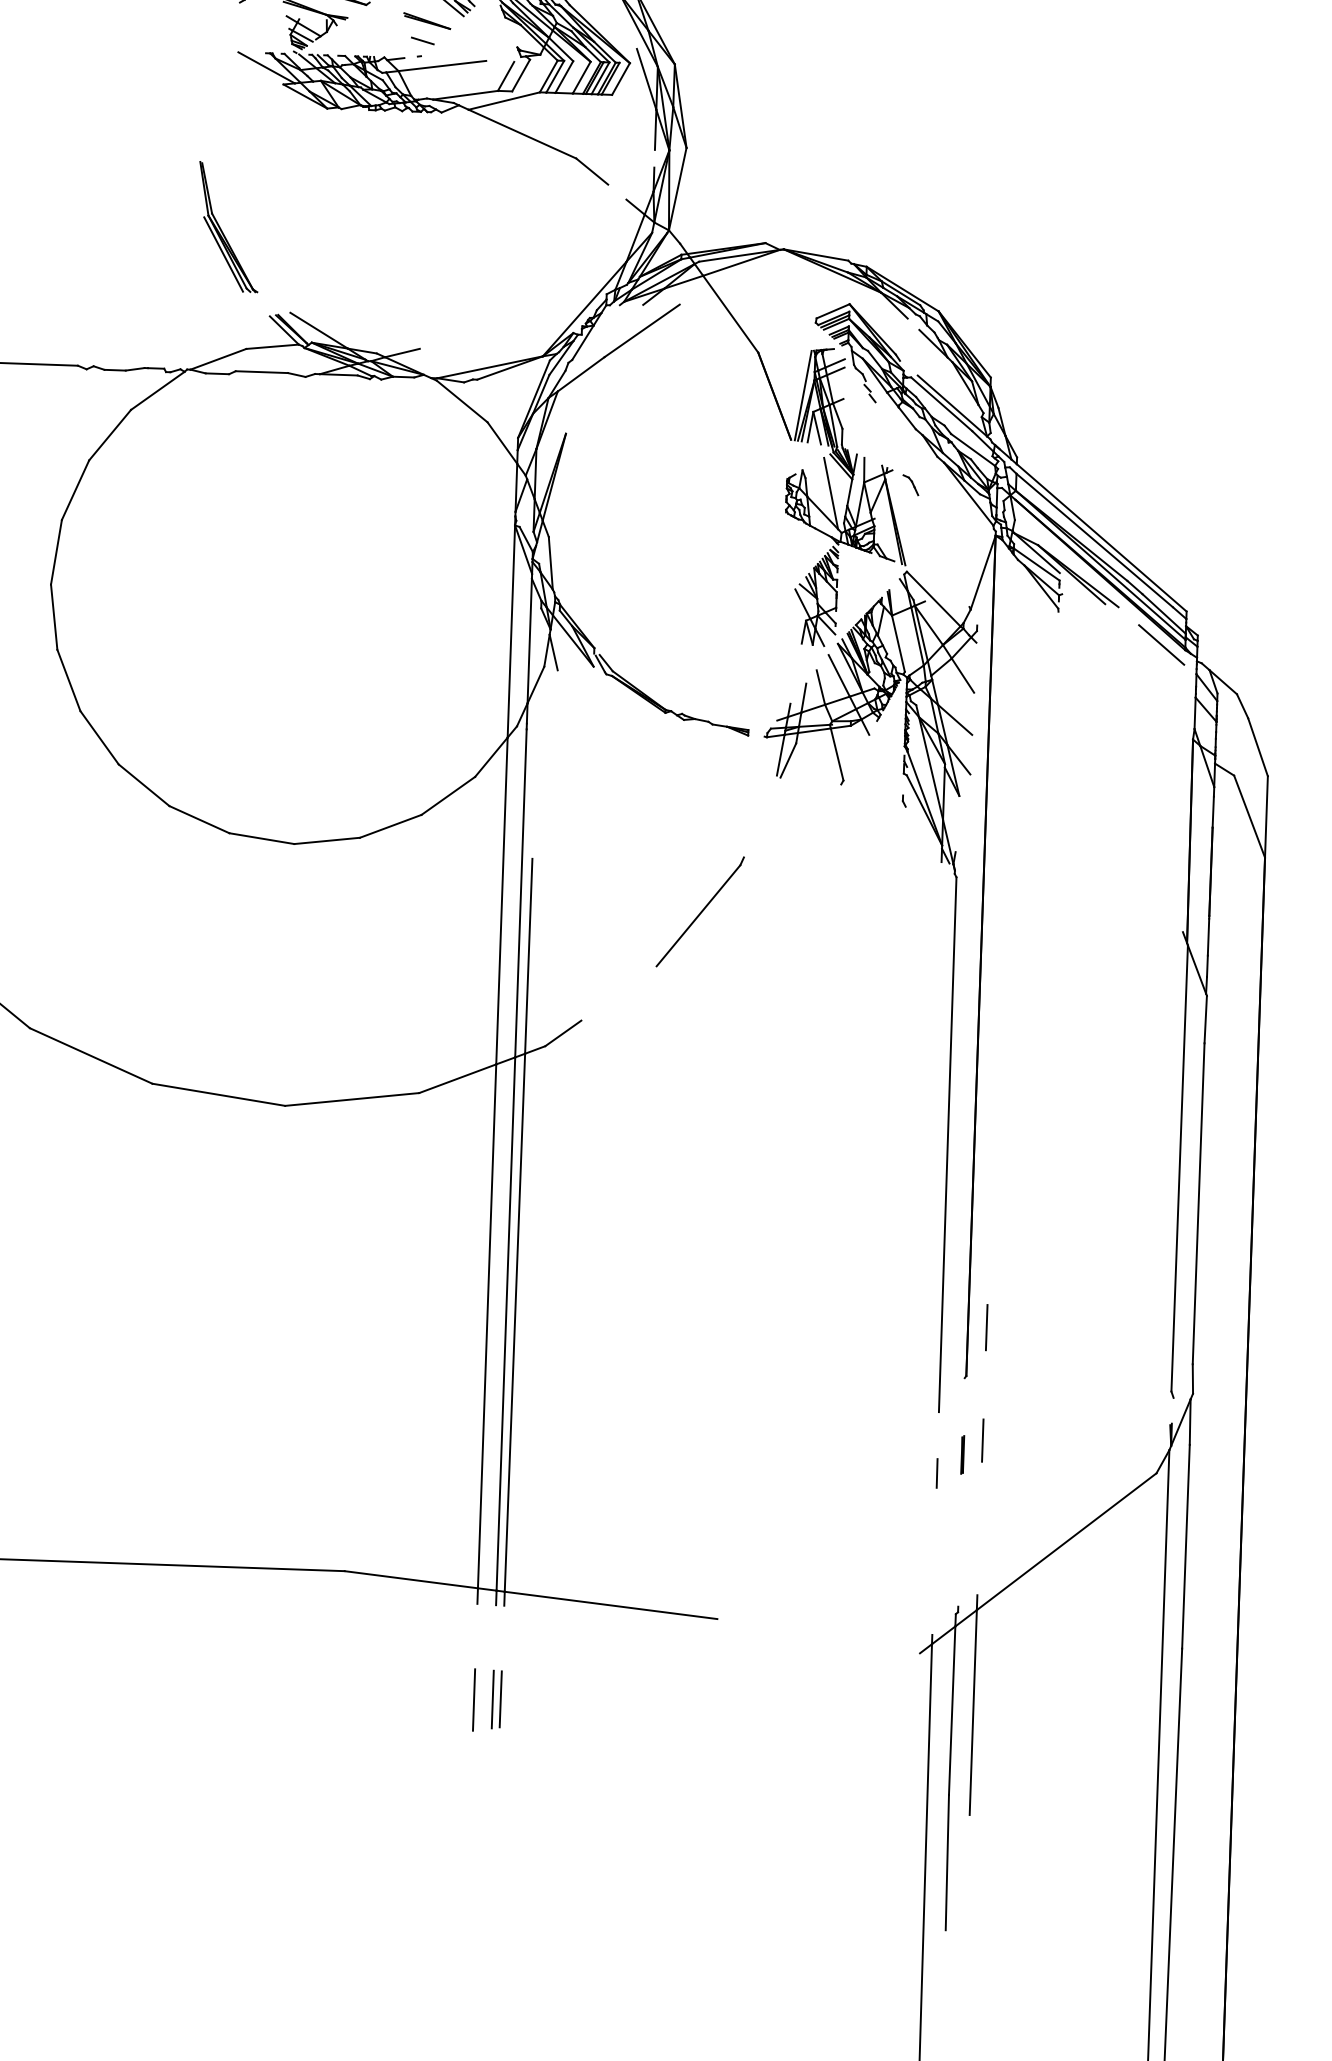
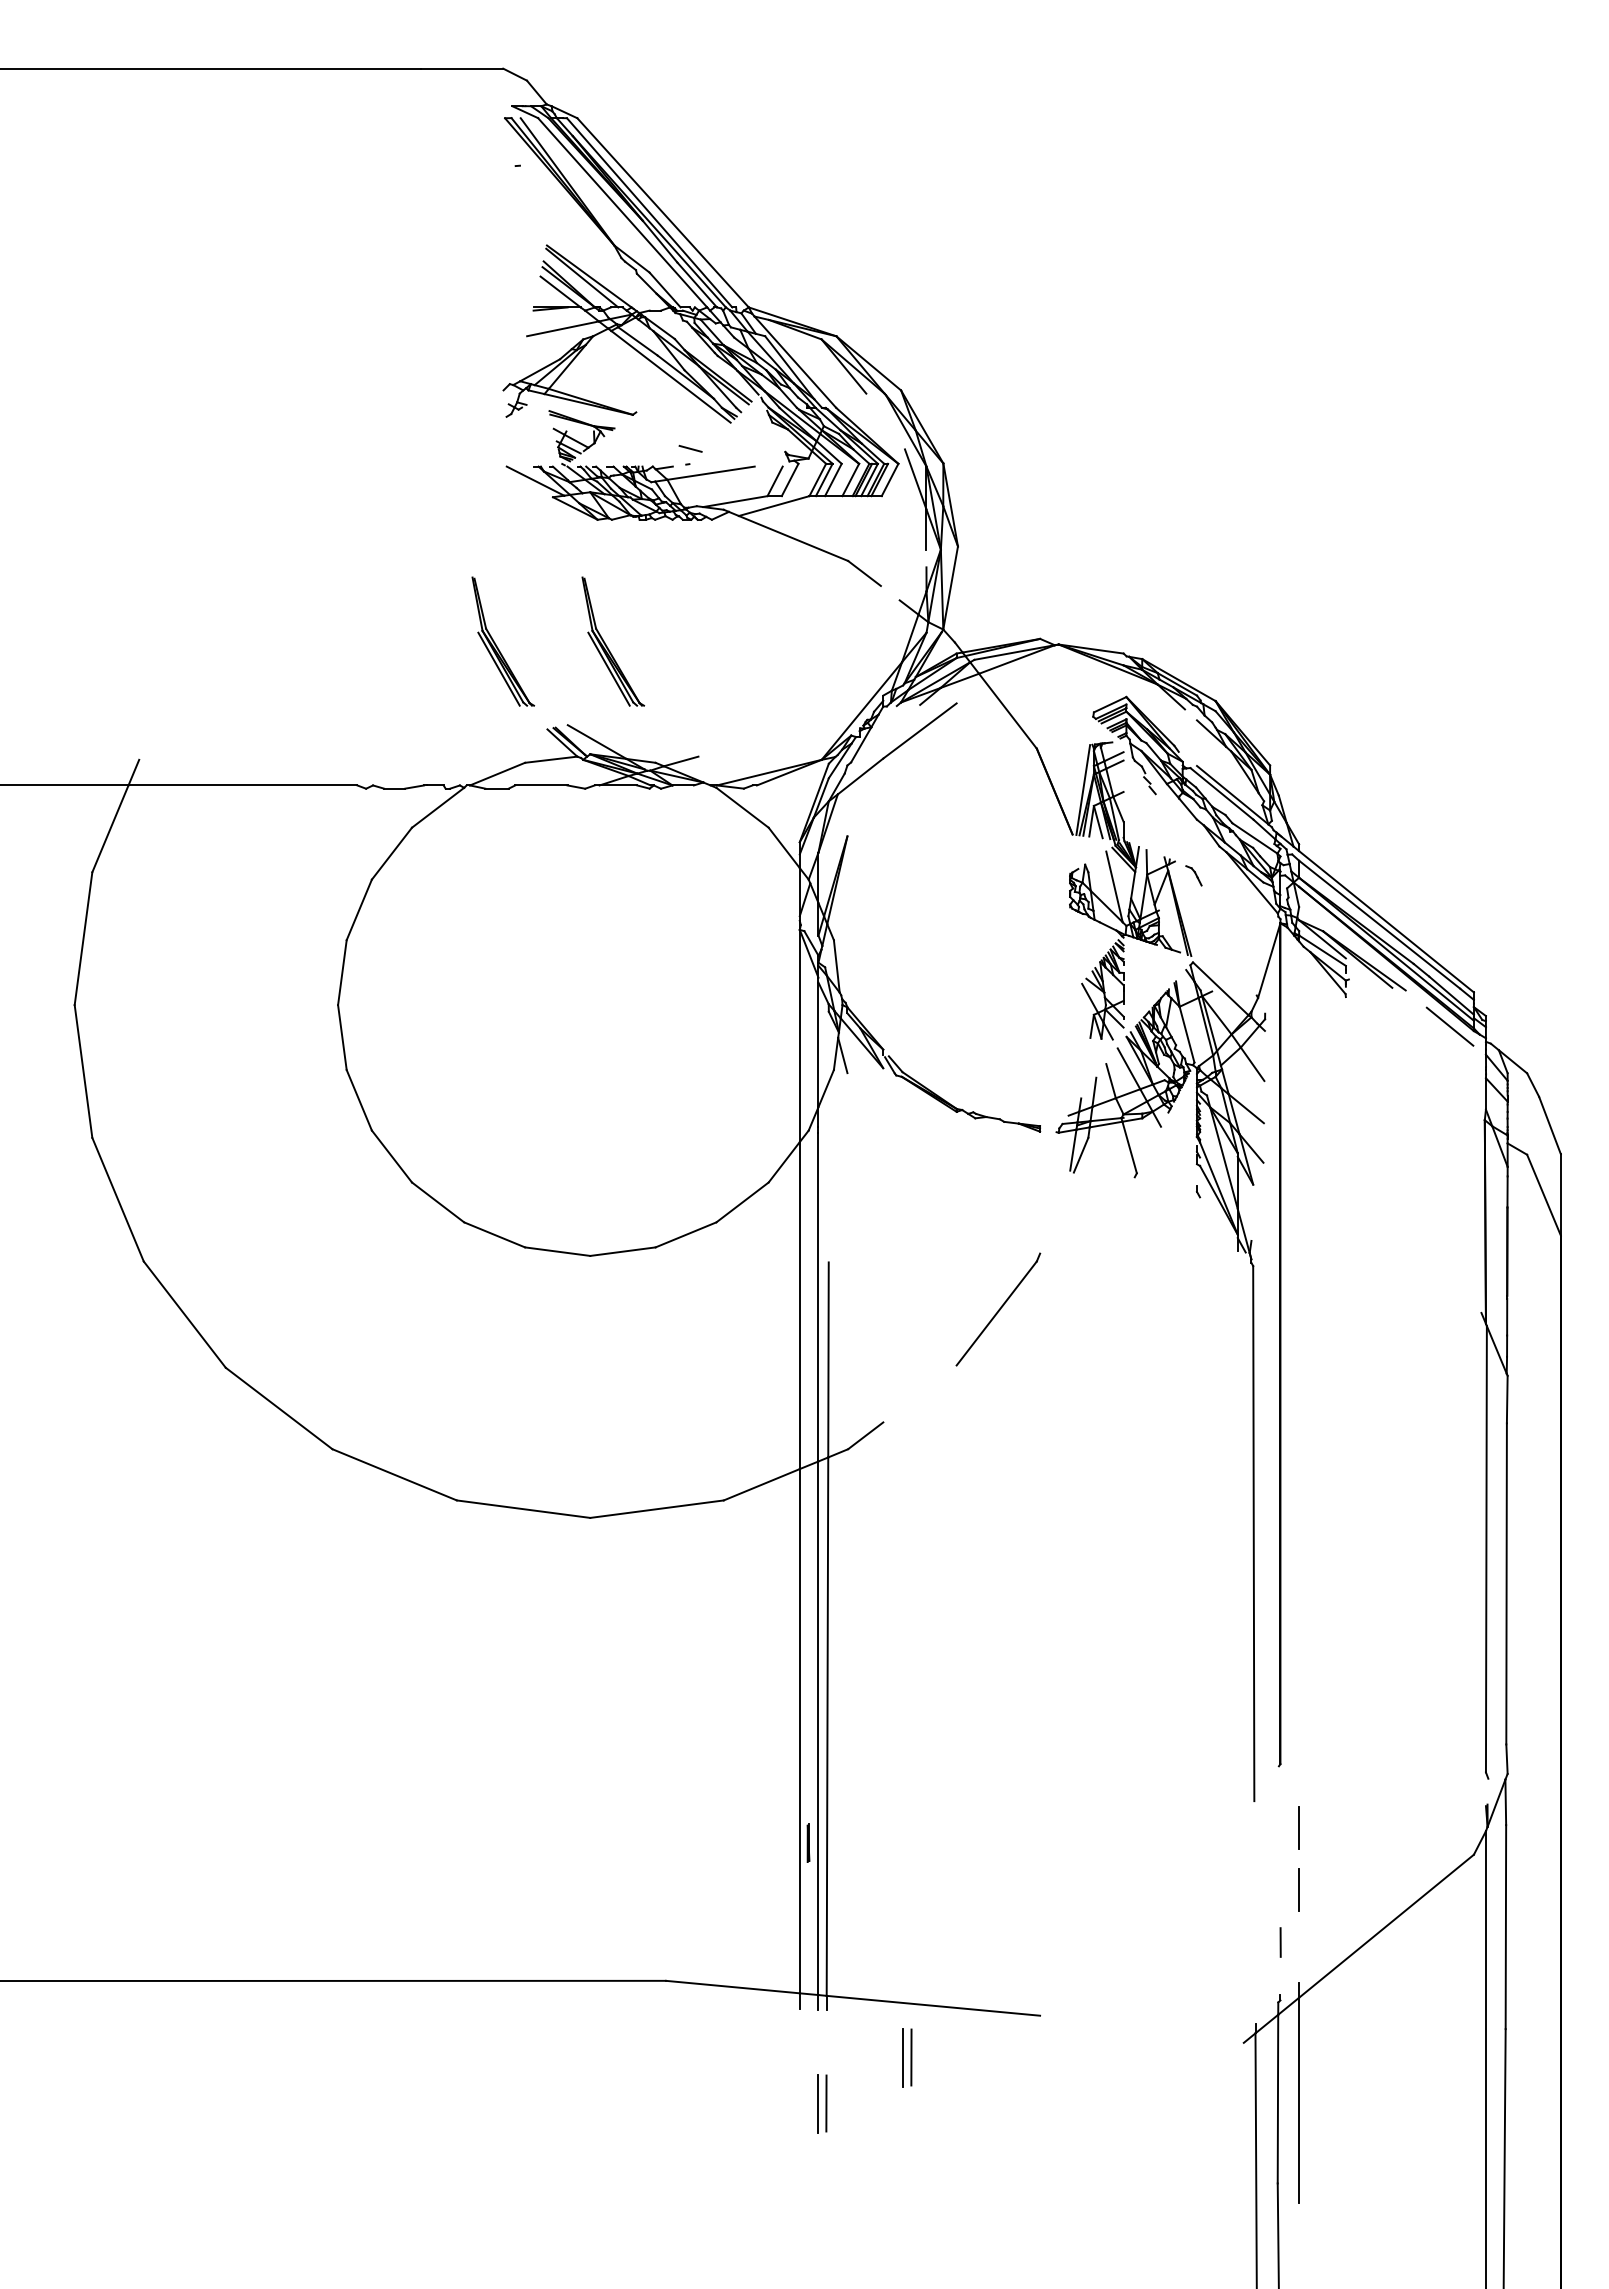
part: (427, 20) -> (694, 428), removed
part: (331, 233) -> (606, 644), added
line: (986, 1327) -> (1298, 1714), removed
line: (962, 1454) -> (808, 1842), moved
line: (936, 1473) -> (1280, 1942), moved
line: (979, 1501) -> (1298, 1889), added
part: (583, 1656) -> (907, 2057), added
line: (473, 1699) -> (799, 2104), removed

